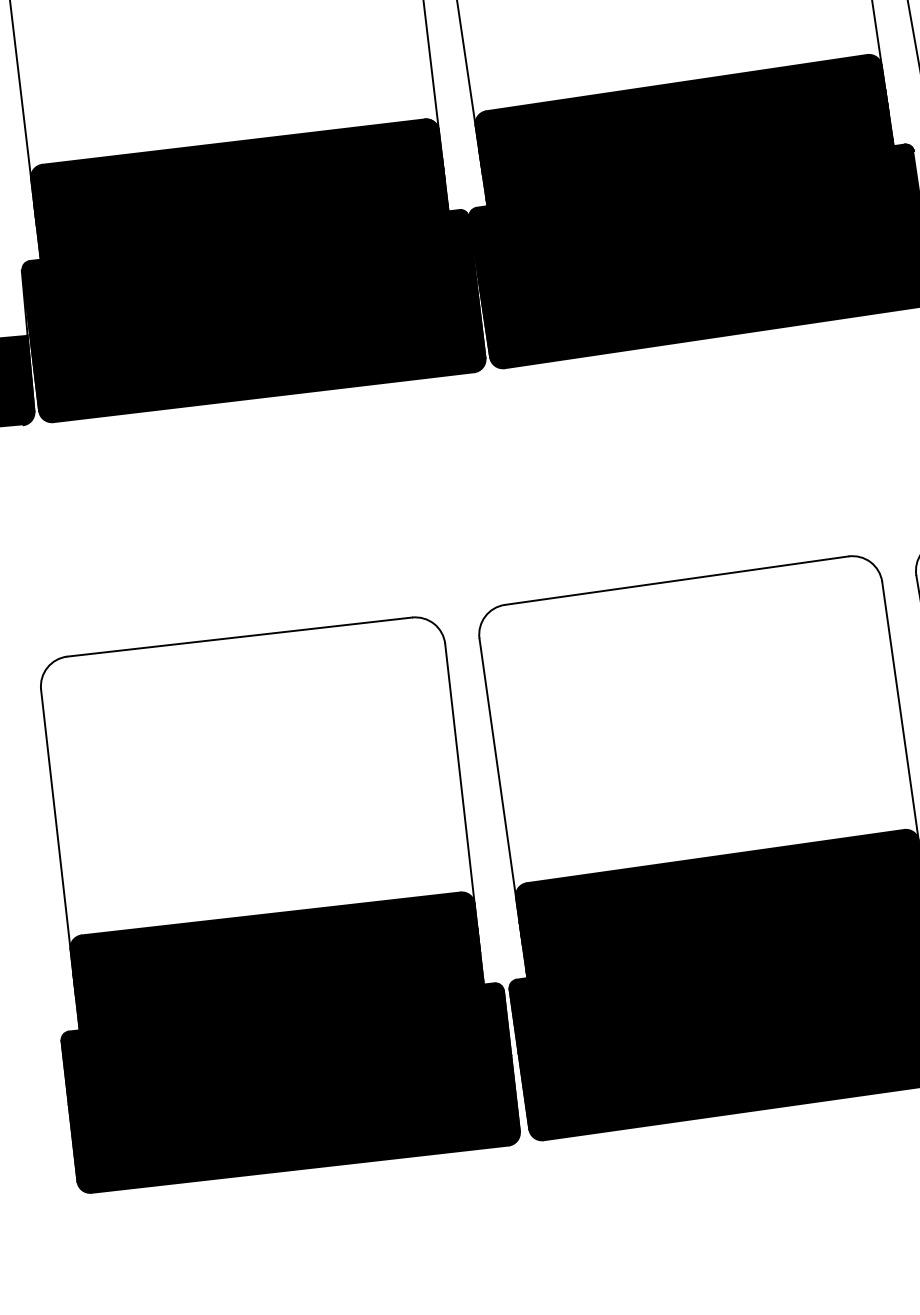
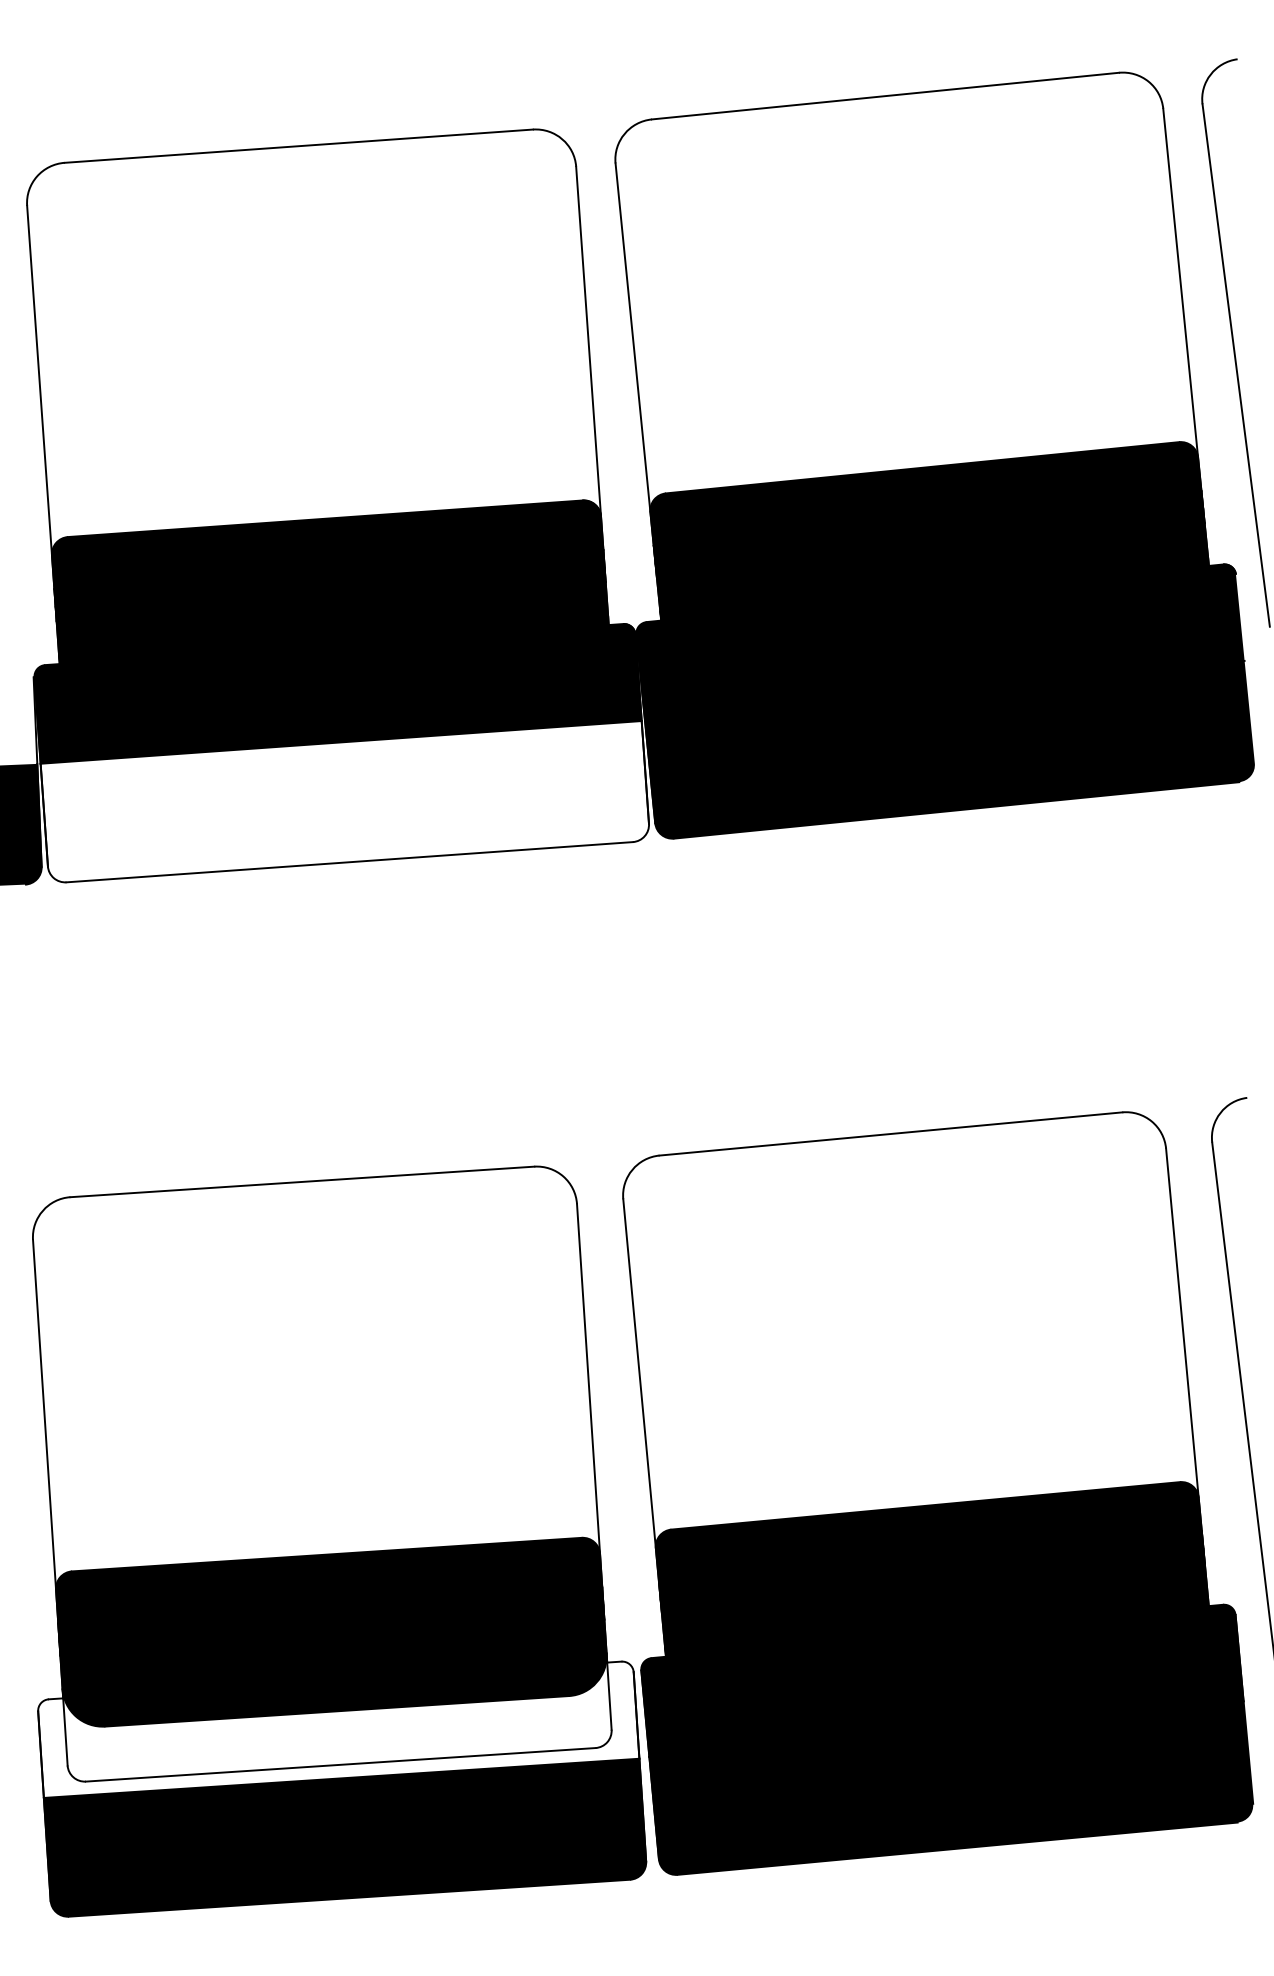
fill: (257, 352) -> (344, 801), removed
fill: (285, 1040) -> (338, 1725), removed

